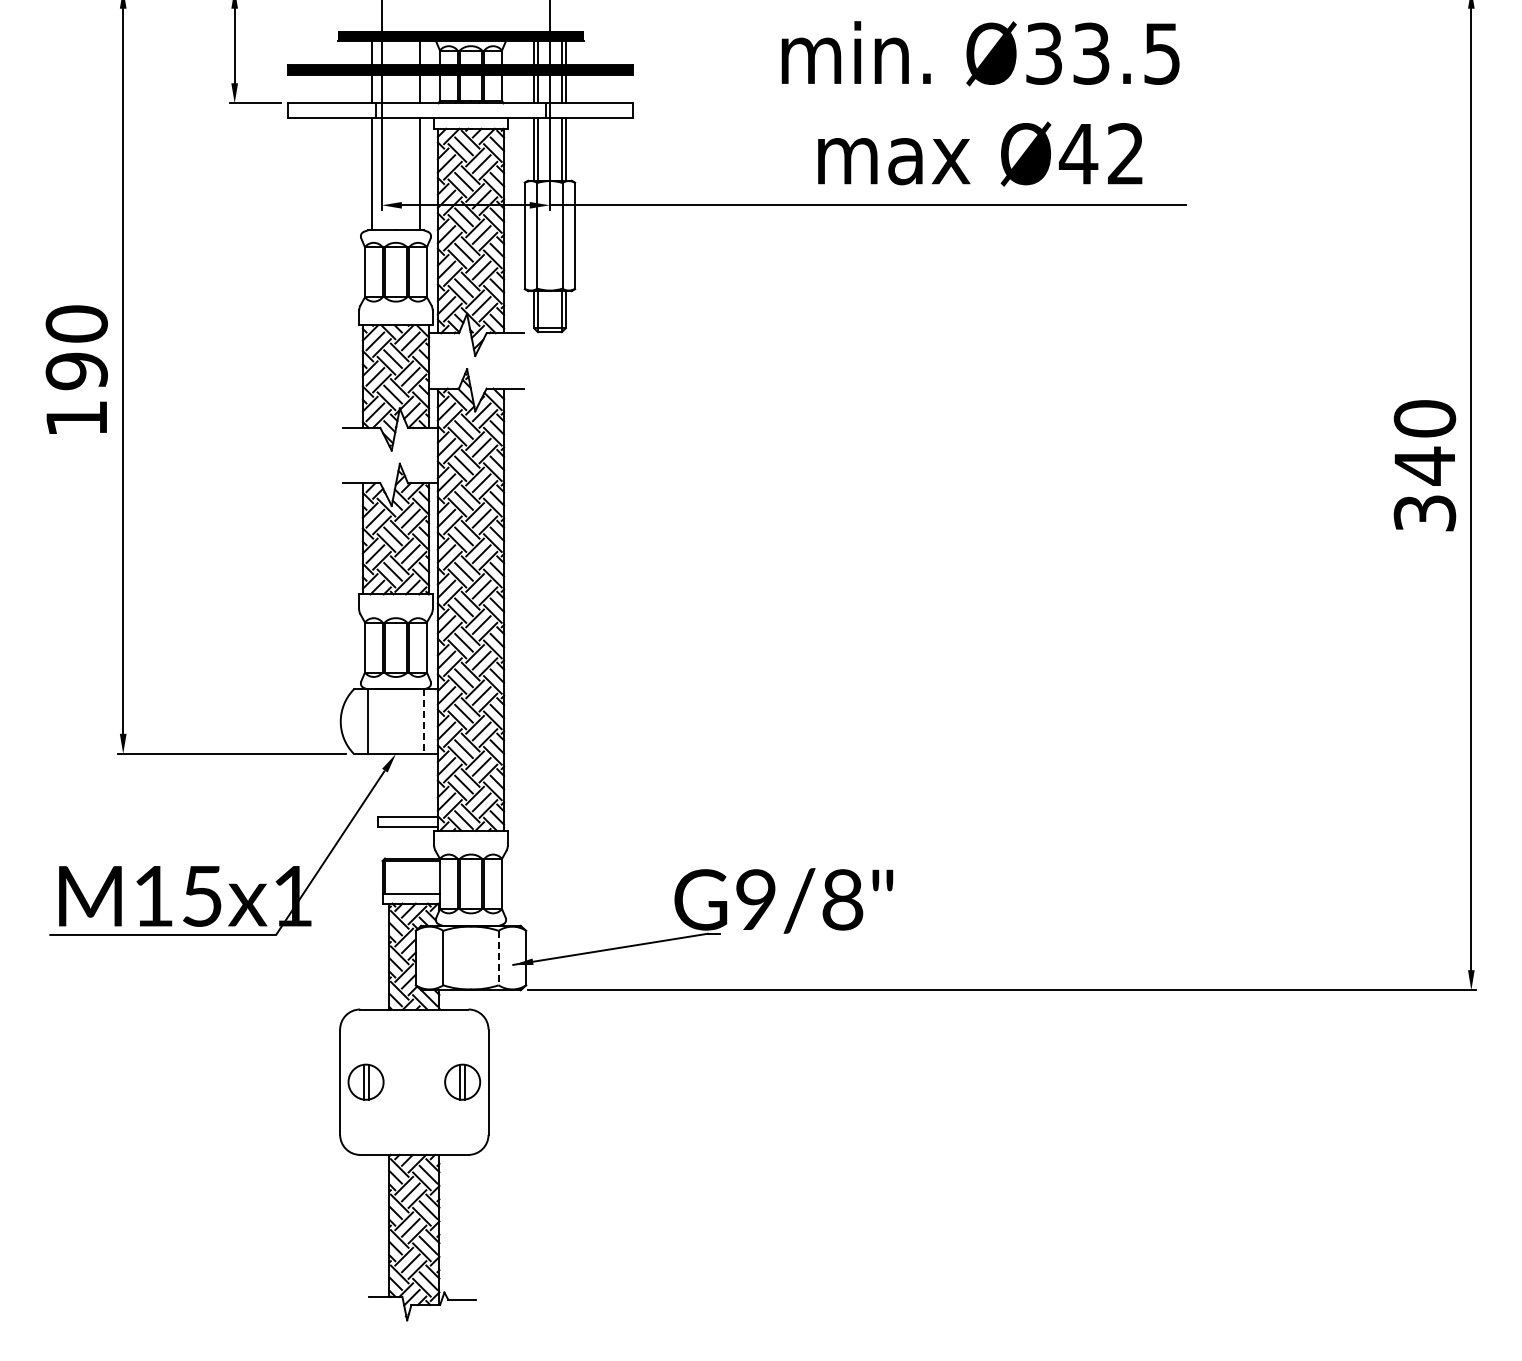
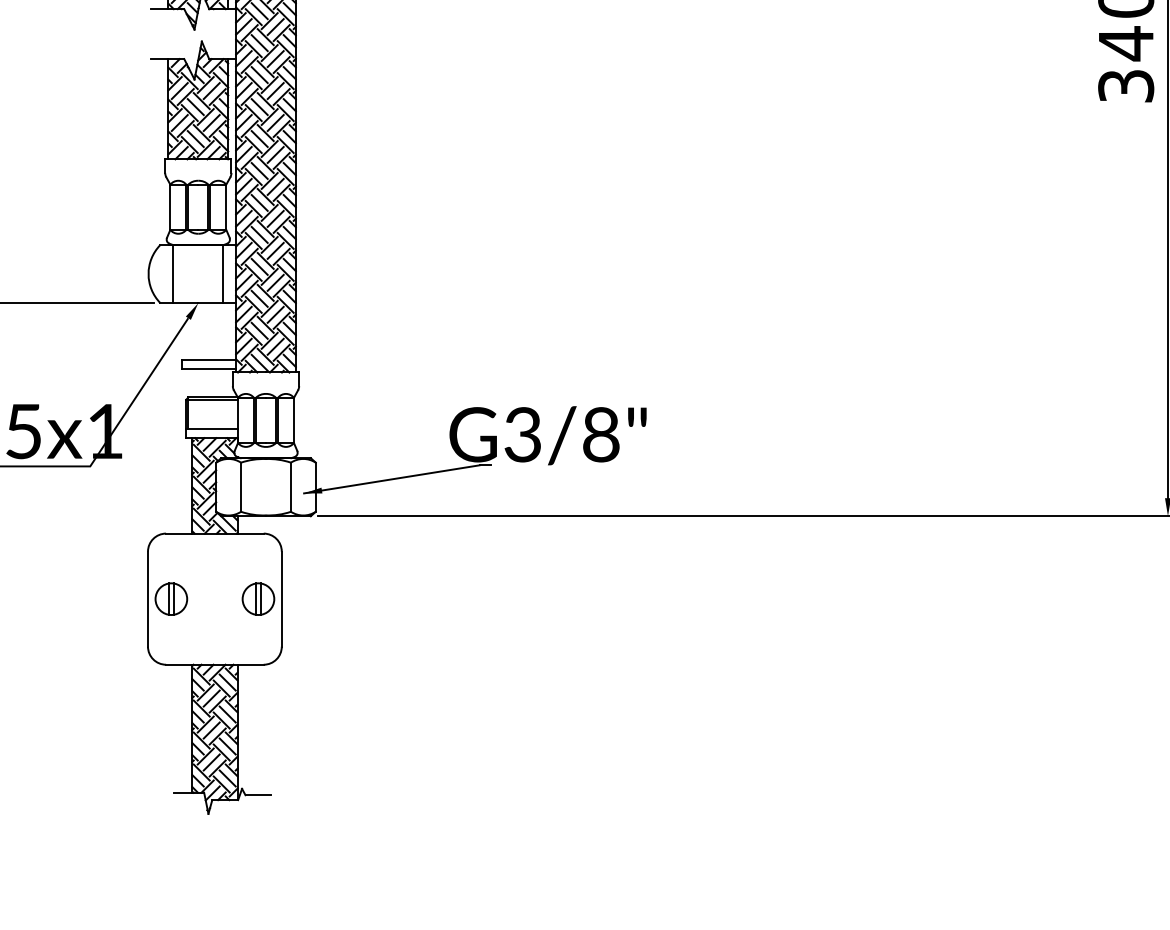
line: (423, 722) -> (223, 274), dashed -> solid
text: (755, 899) -> (522, 434), G9/8" -> G3/8"
line: (498, 958) -> (290, 487), dashed -> solid

